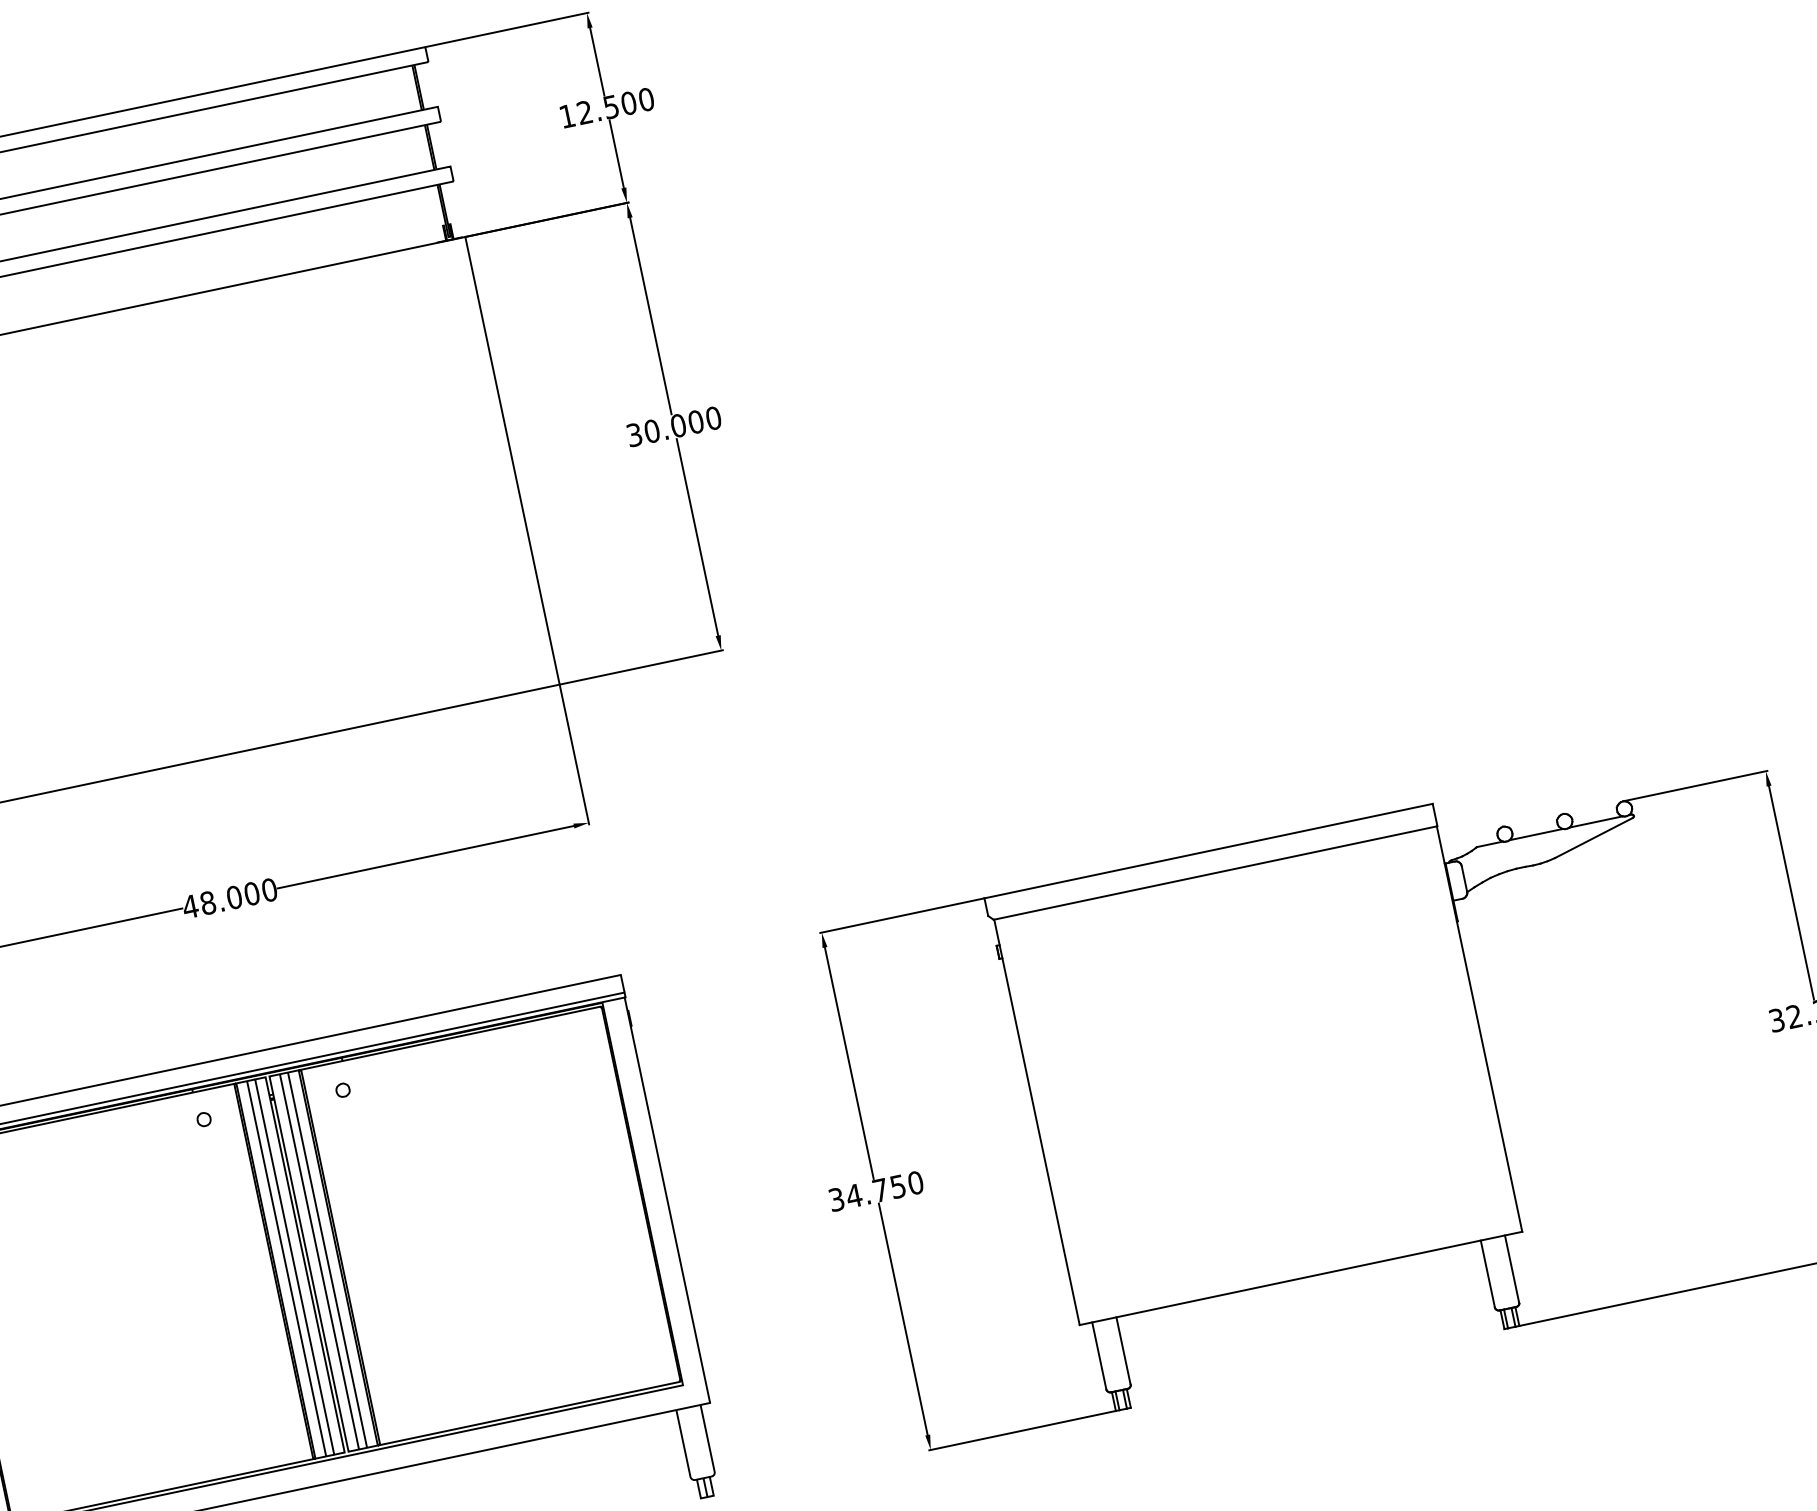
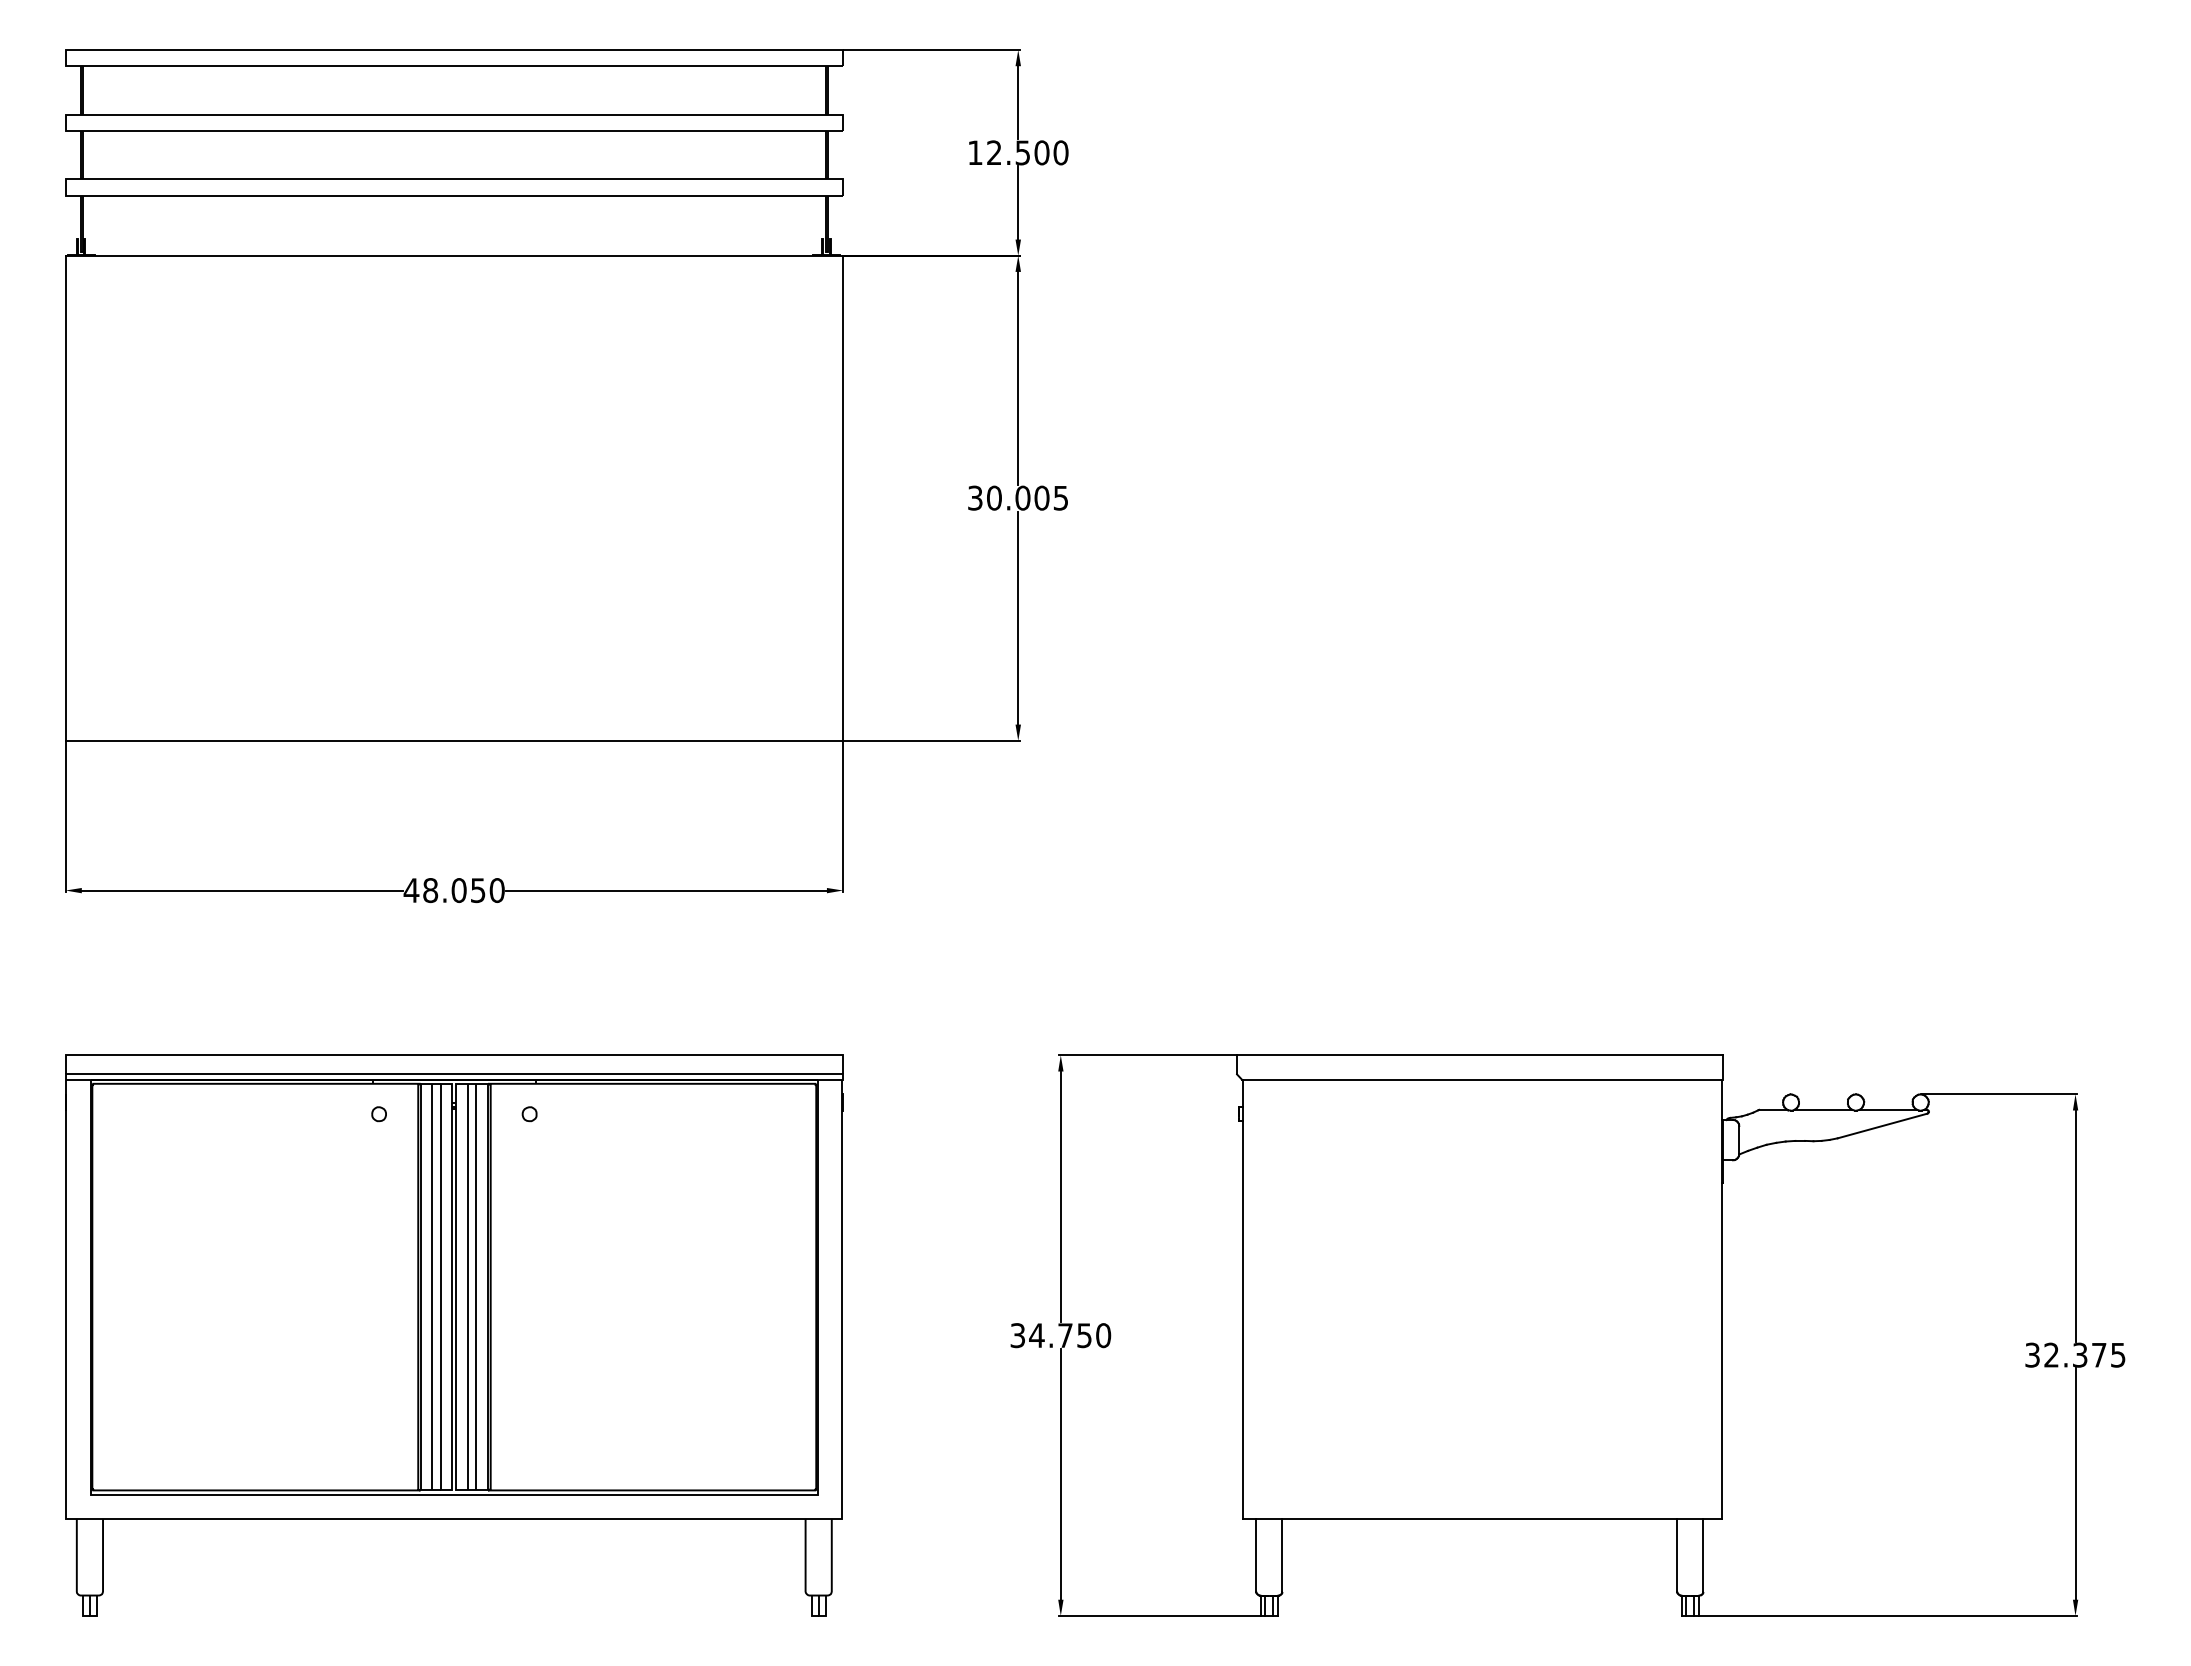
text: (713, 417) -> (1060, 497), 30.000 -> 30.005
text: (251, 893) -> (477, 890), 48.000 -> 48.050

